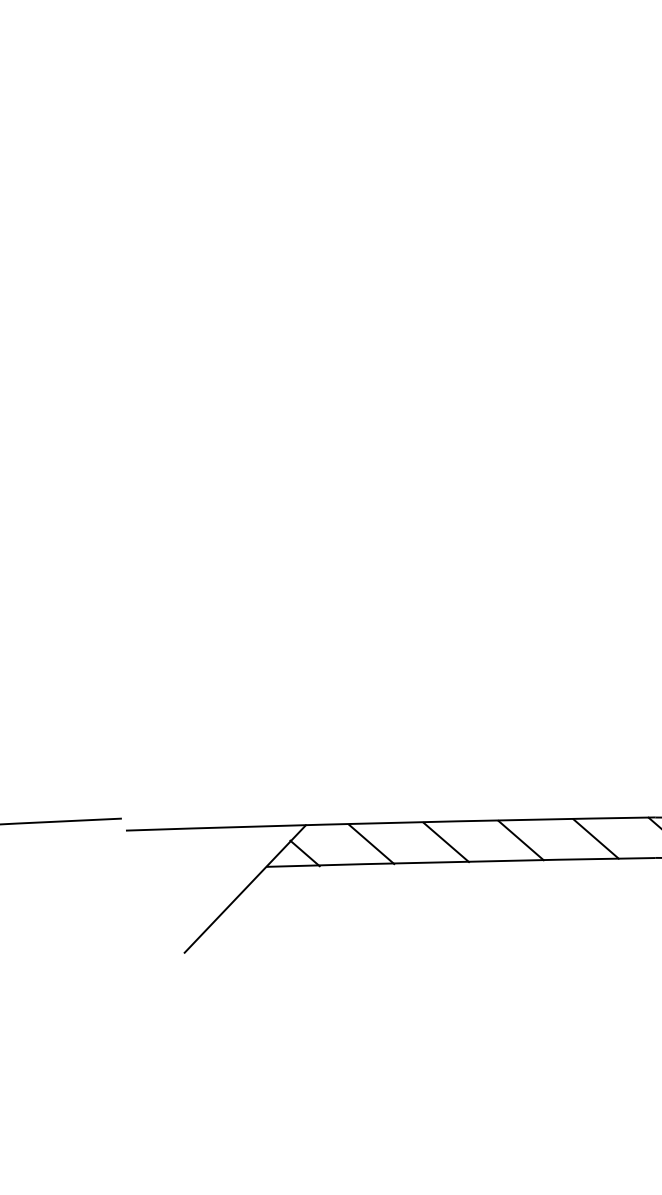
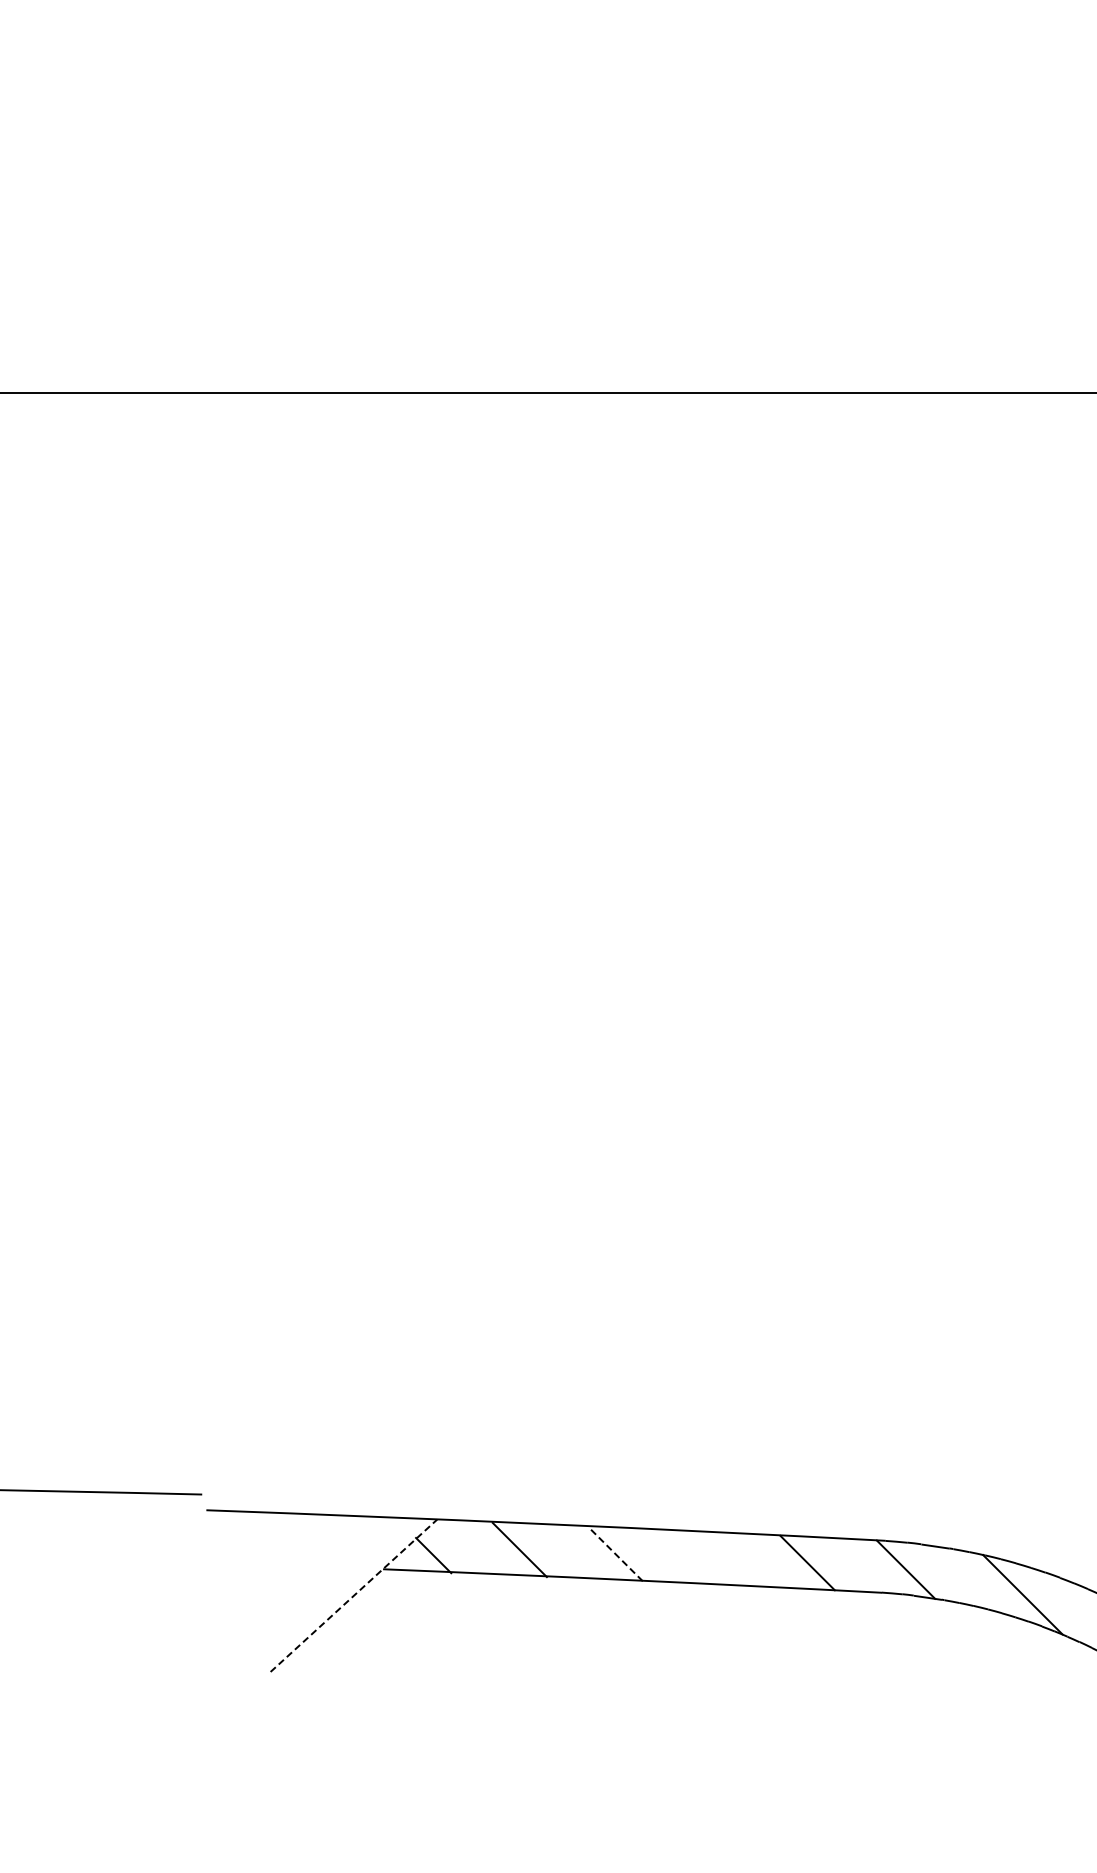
line: (521, 840) -> (711, 1558), removed
line: (446, 841) -> (615, 1553), solid -> dashed
line: (244, 888) -> (353, 1595), solid -> dashed

